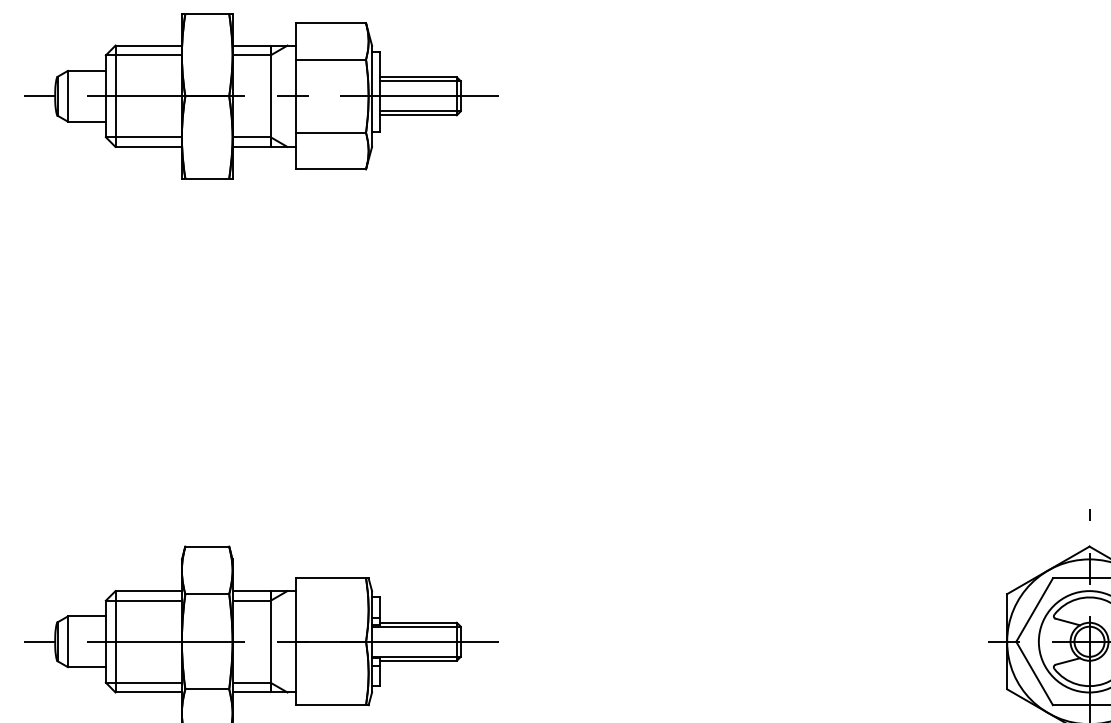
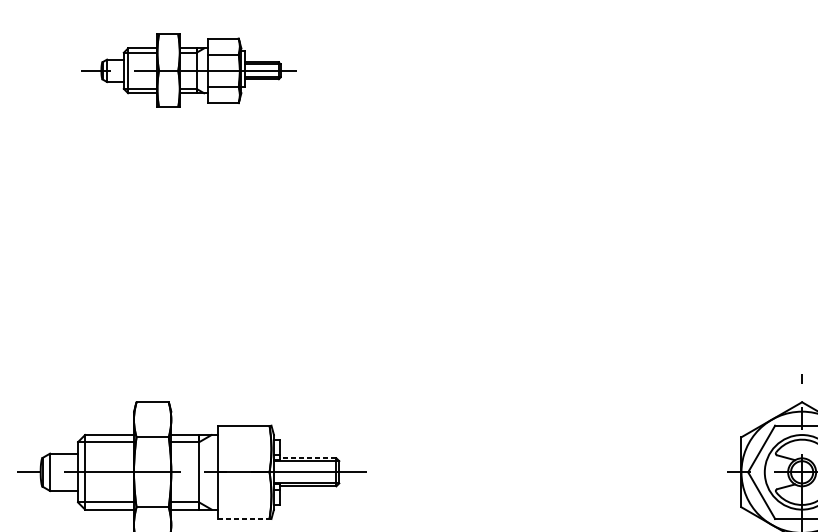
part: (261, 96) -> (192, 70), size x0.6
line: (418, 622) -> (308, 458), solid -> dashed
line: (331, 705) -> (244, 519), solid -> dashed

